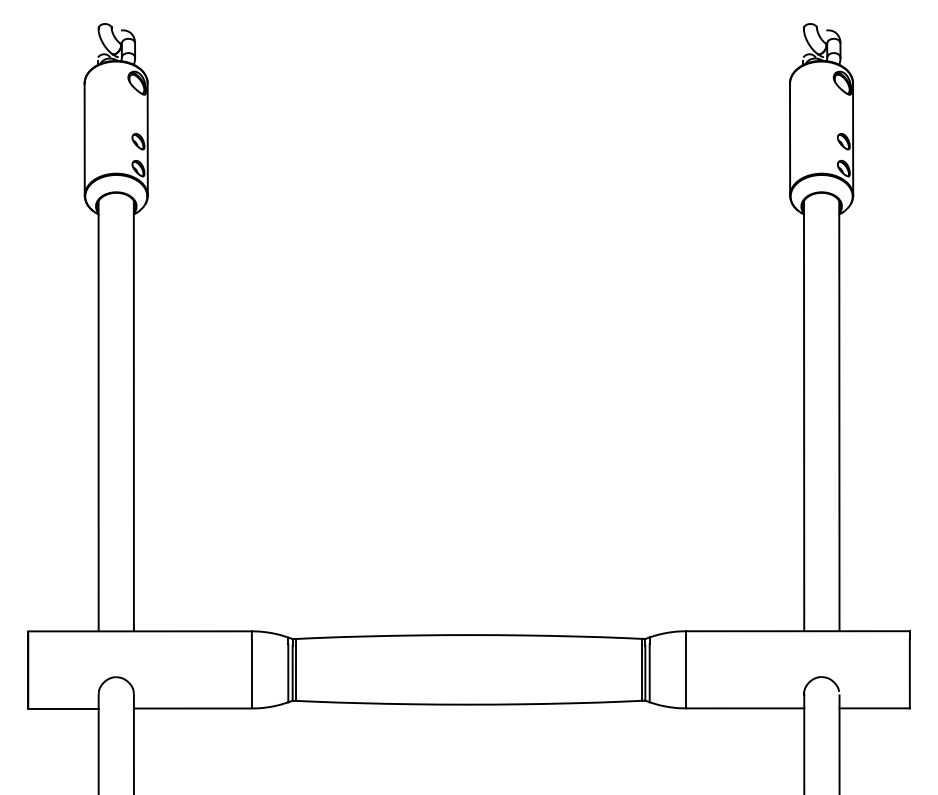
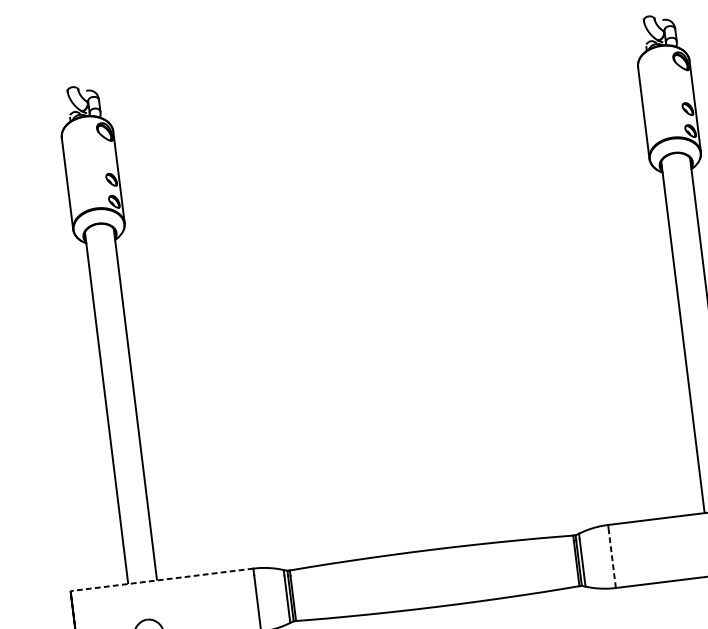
line: (140, 631) -> (162, 579), solid -> dashed
line: (686, 673) -> (612, 559), solid -> dashed

